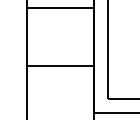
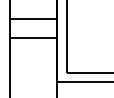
line: (59, 7) -> (33, 18), moved
line: (59, 65) -> (33, 38), moved

